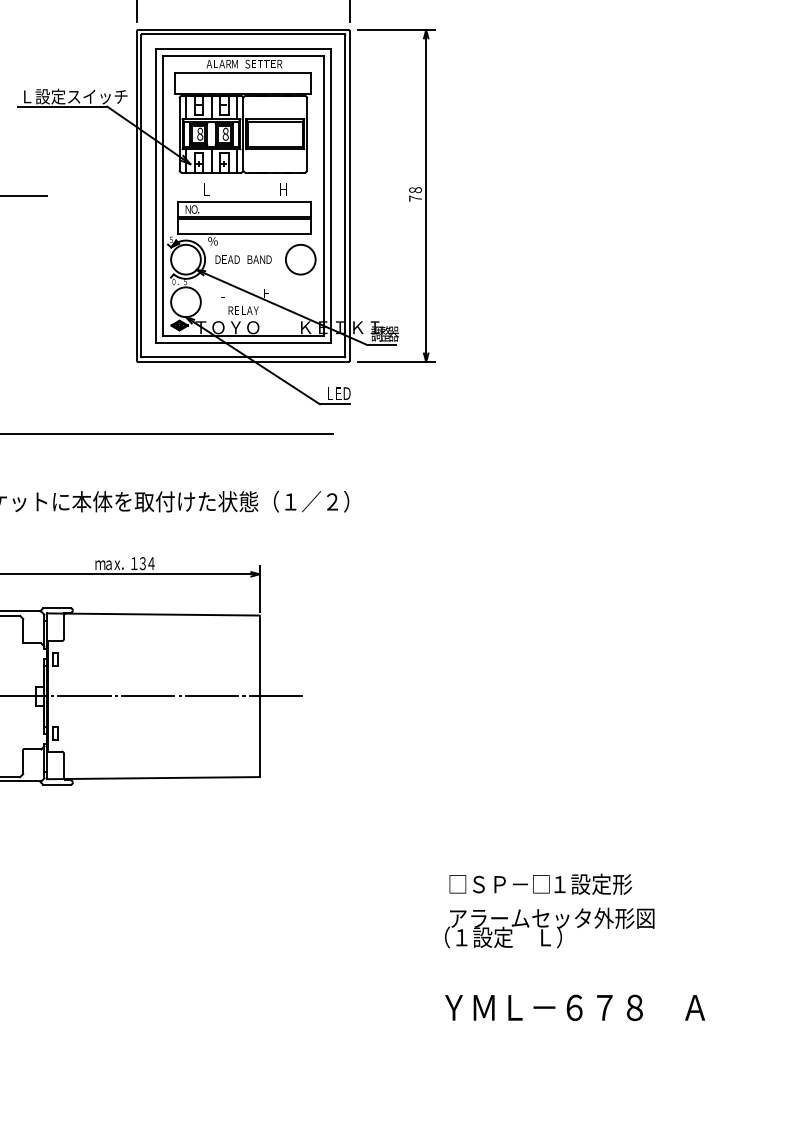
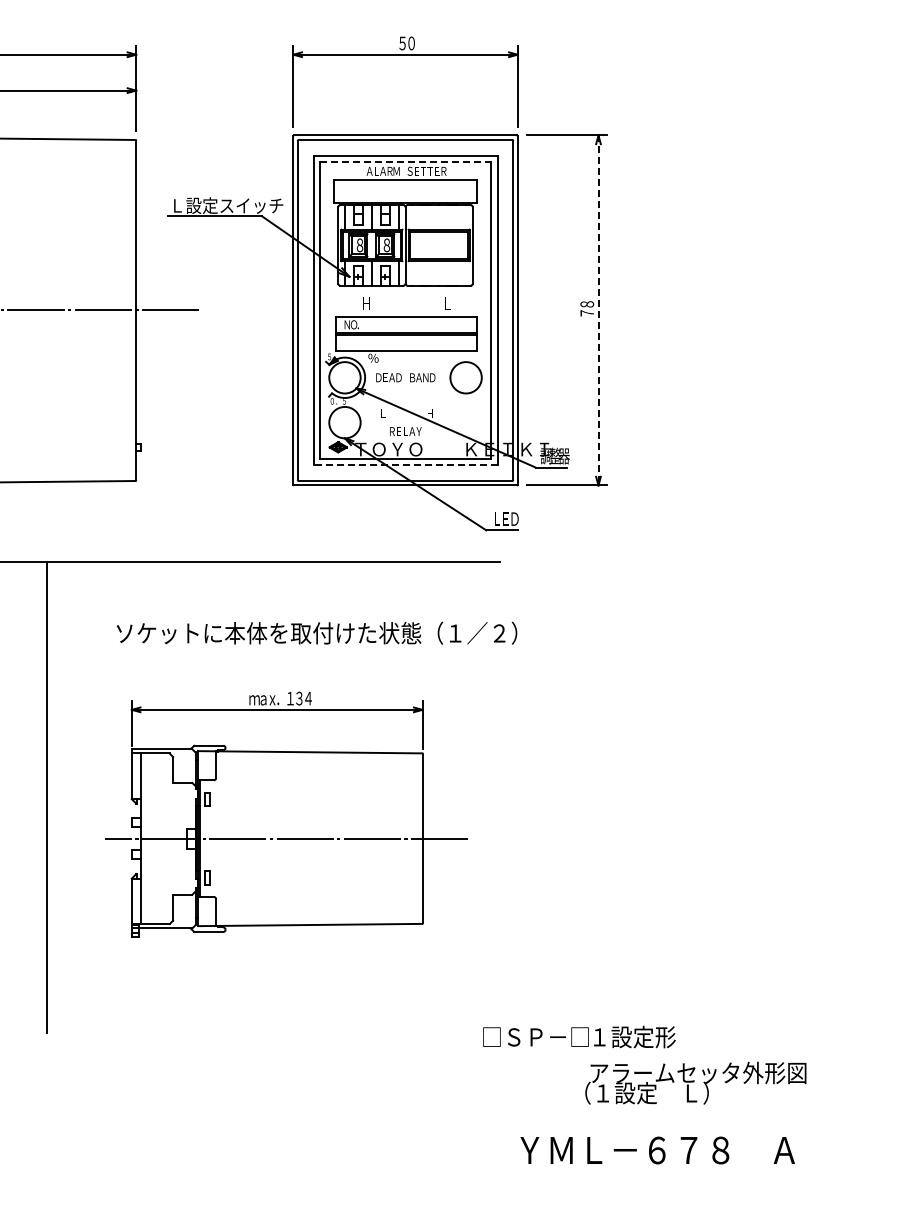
line: (244, 55) -> (406, 162), solid -> dashed
text: (206, 189) -> (366, 303), Ｌ -> Ｈ
text: (283, 189) -> (447, 303), Ｈ -> Ｌ
line: (426, 195) -> (598, 310), solid -> dashed
line: (243, 342) -> (405, 465), solid -> dashed
text: (540, 883) -> (579, 1036), moved
text: (549, 927) -> (695, 1082), moved
text: (574, 1007) -> (657, 1150), moved

